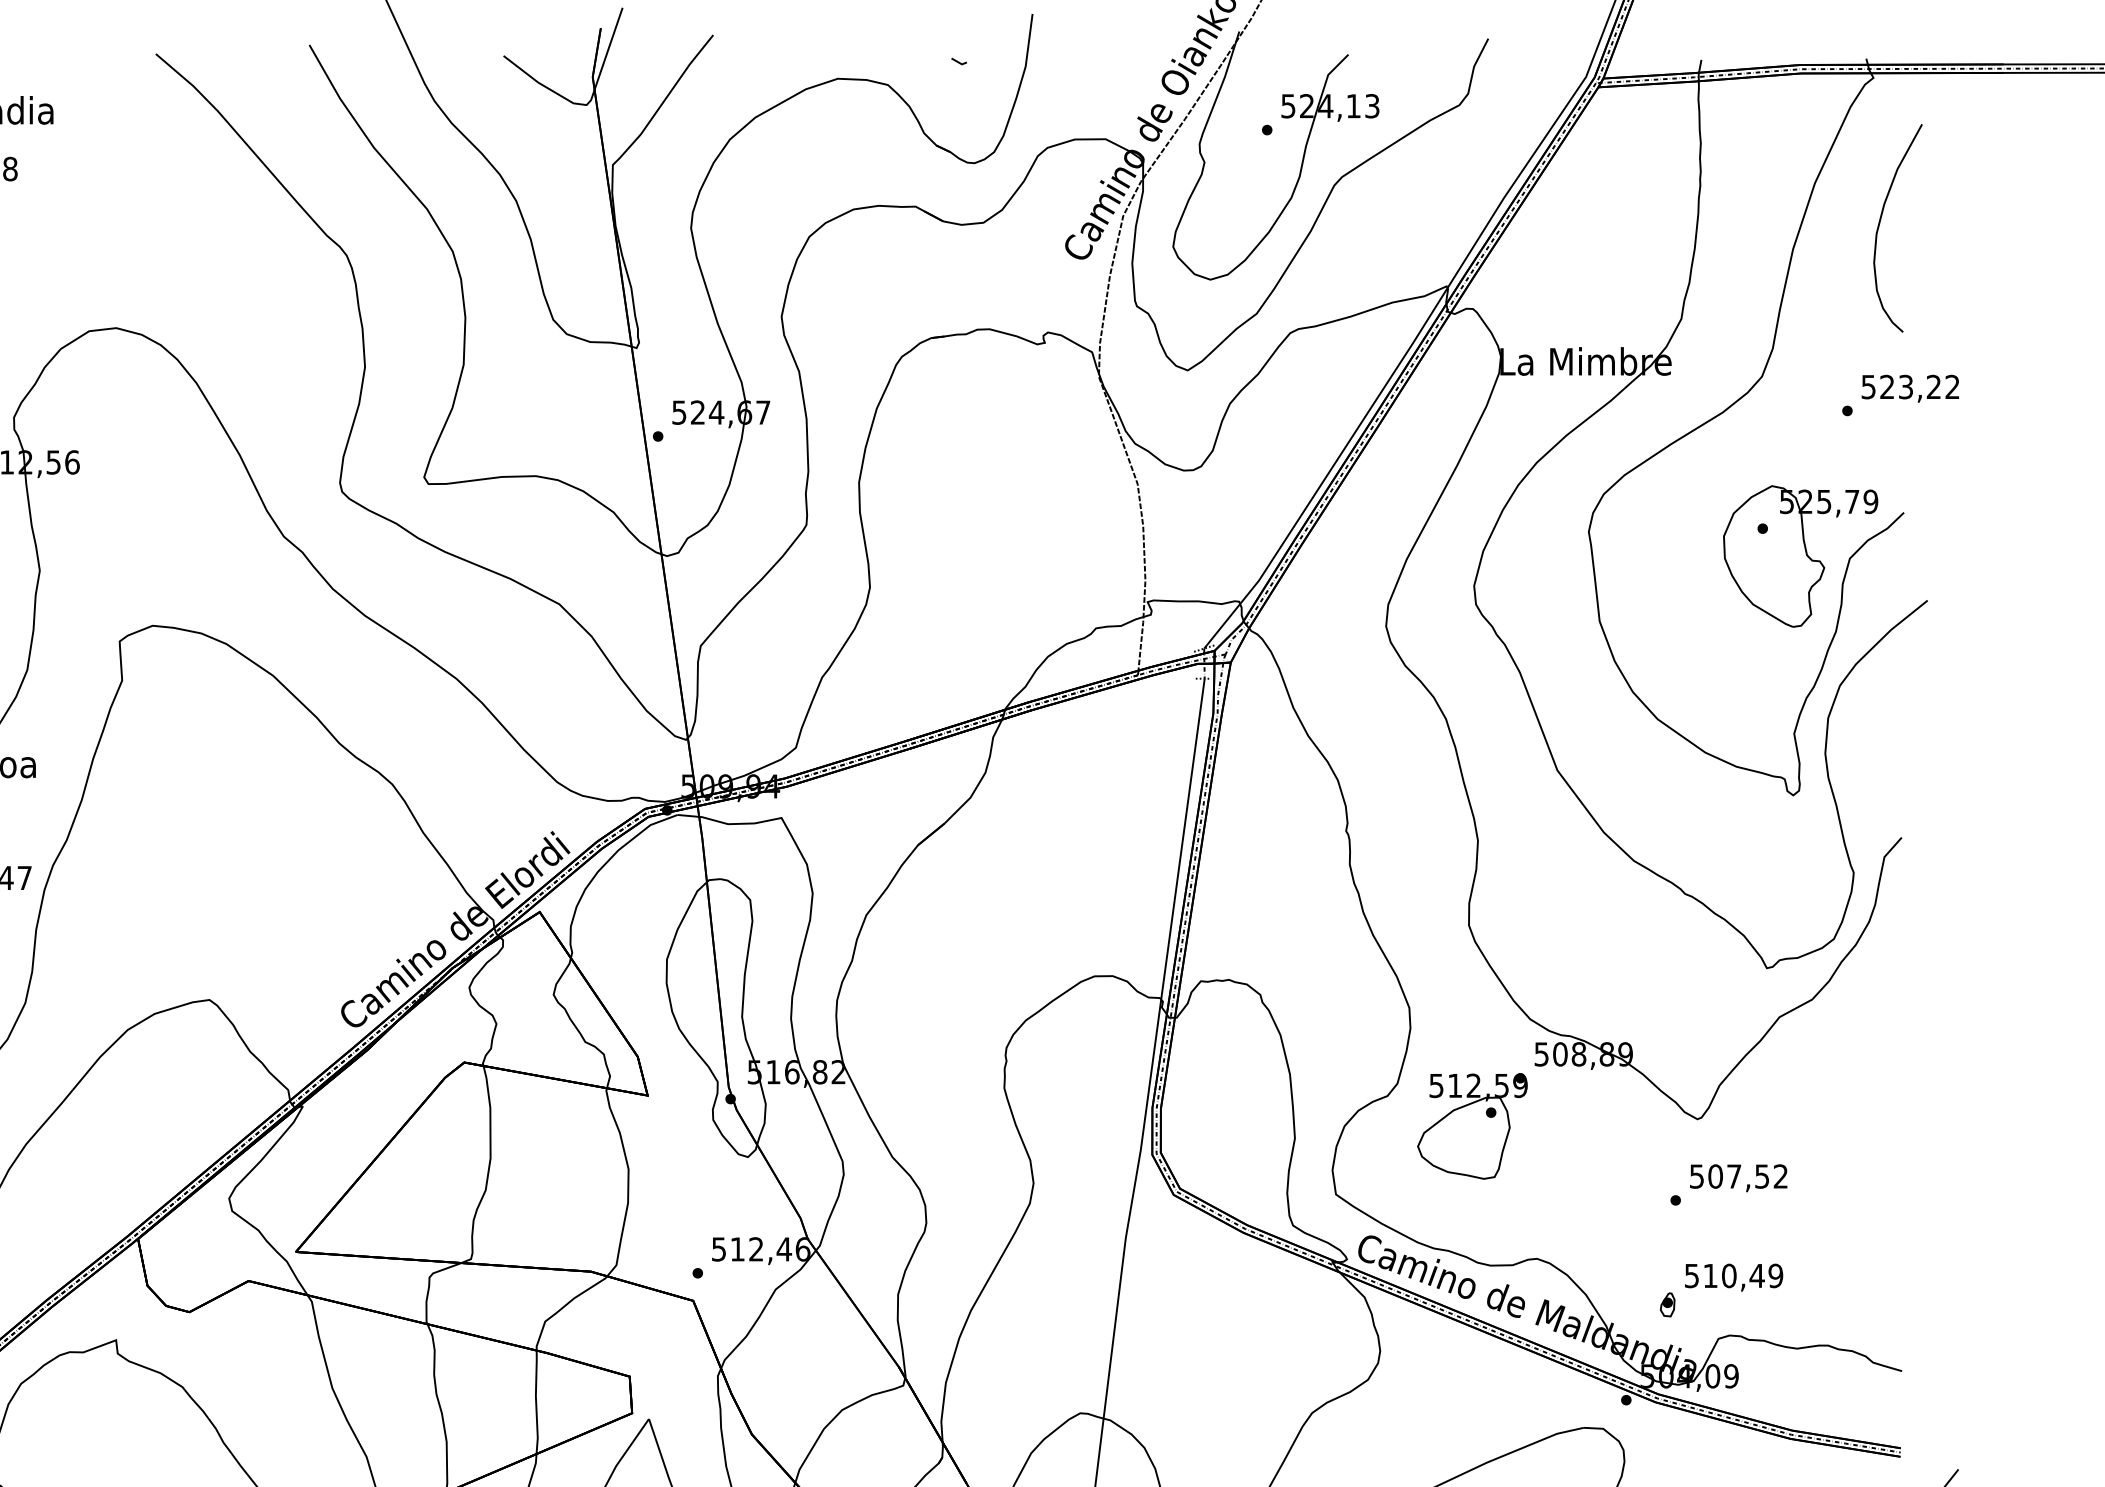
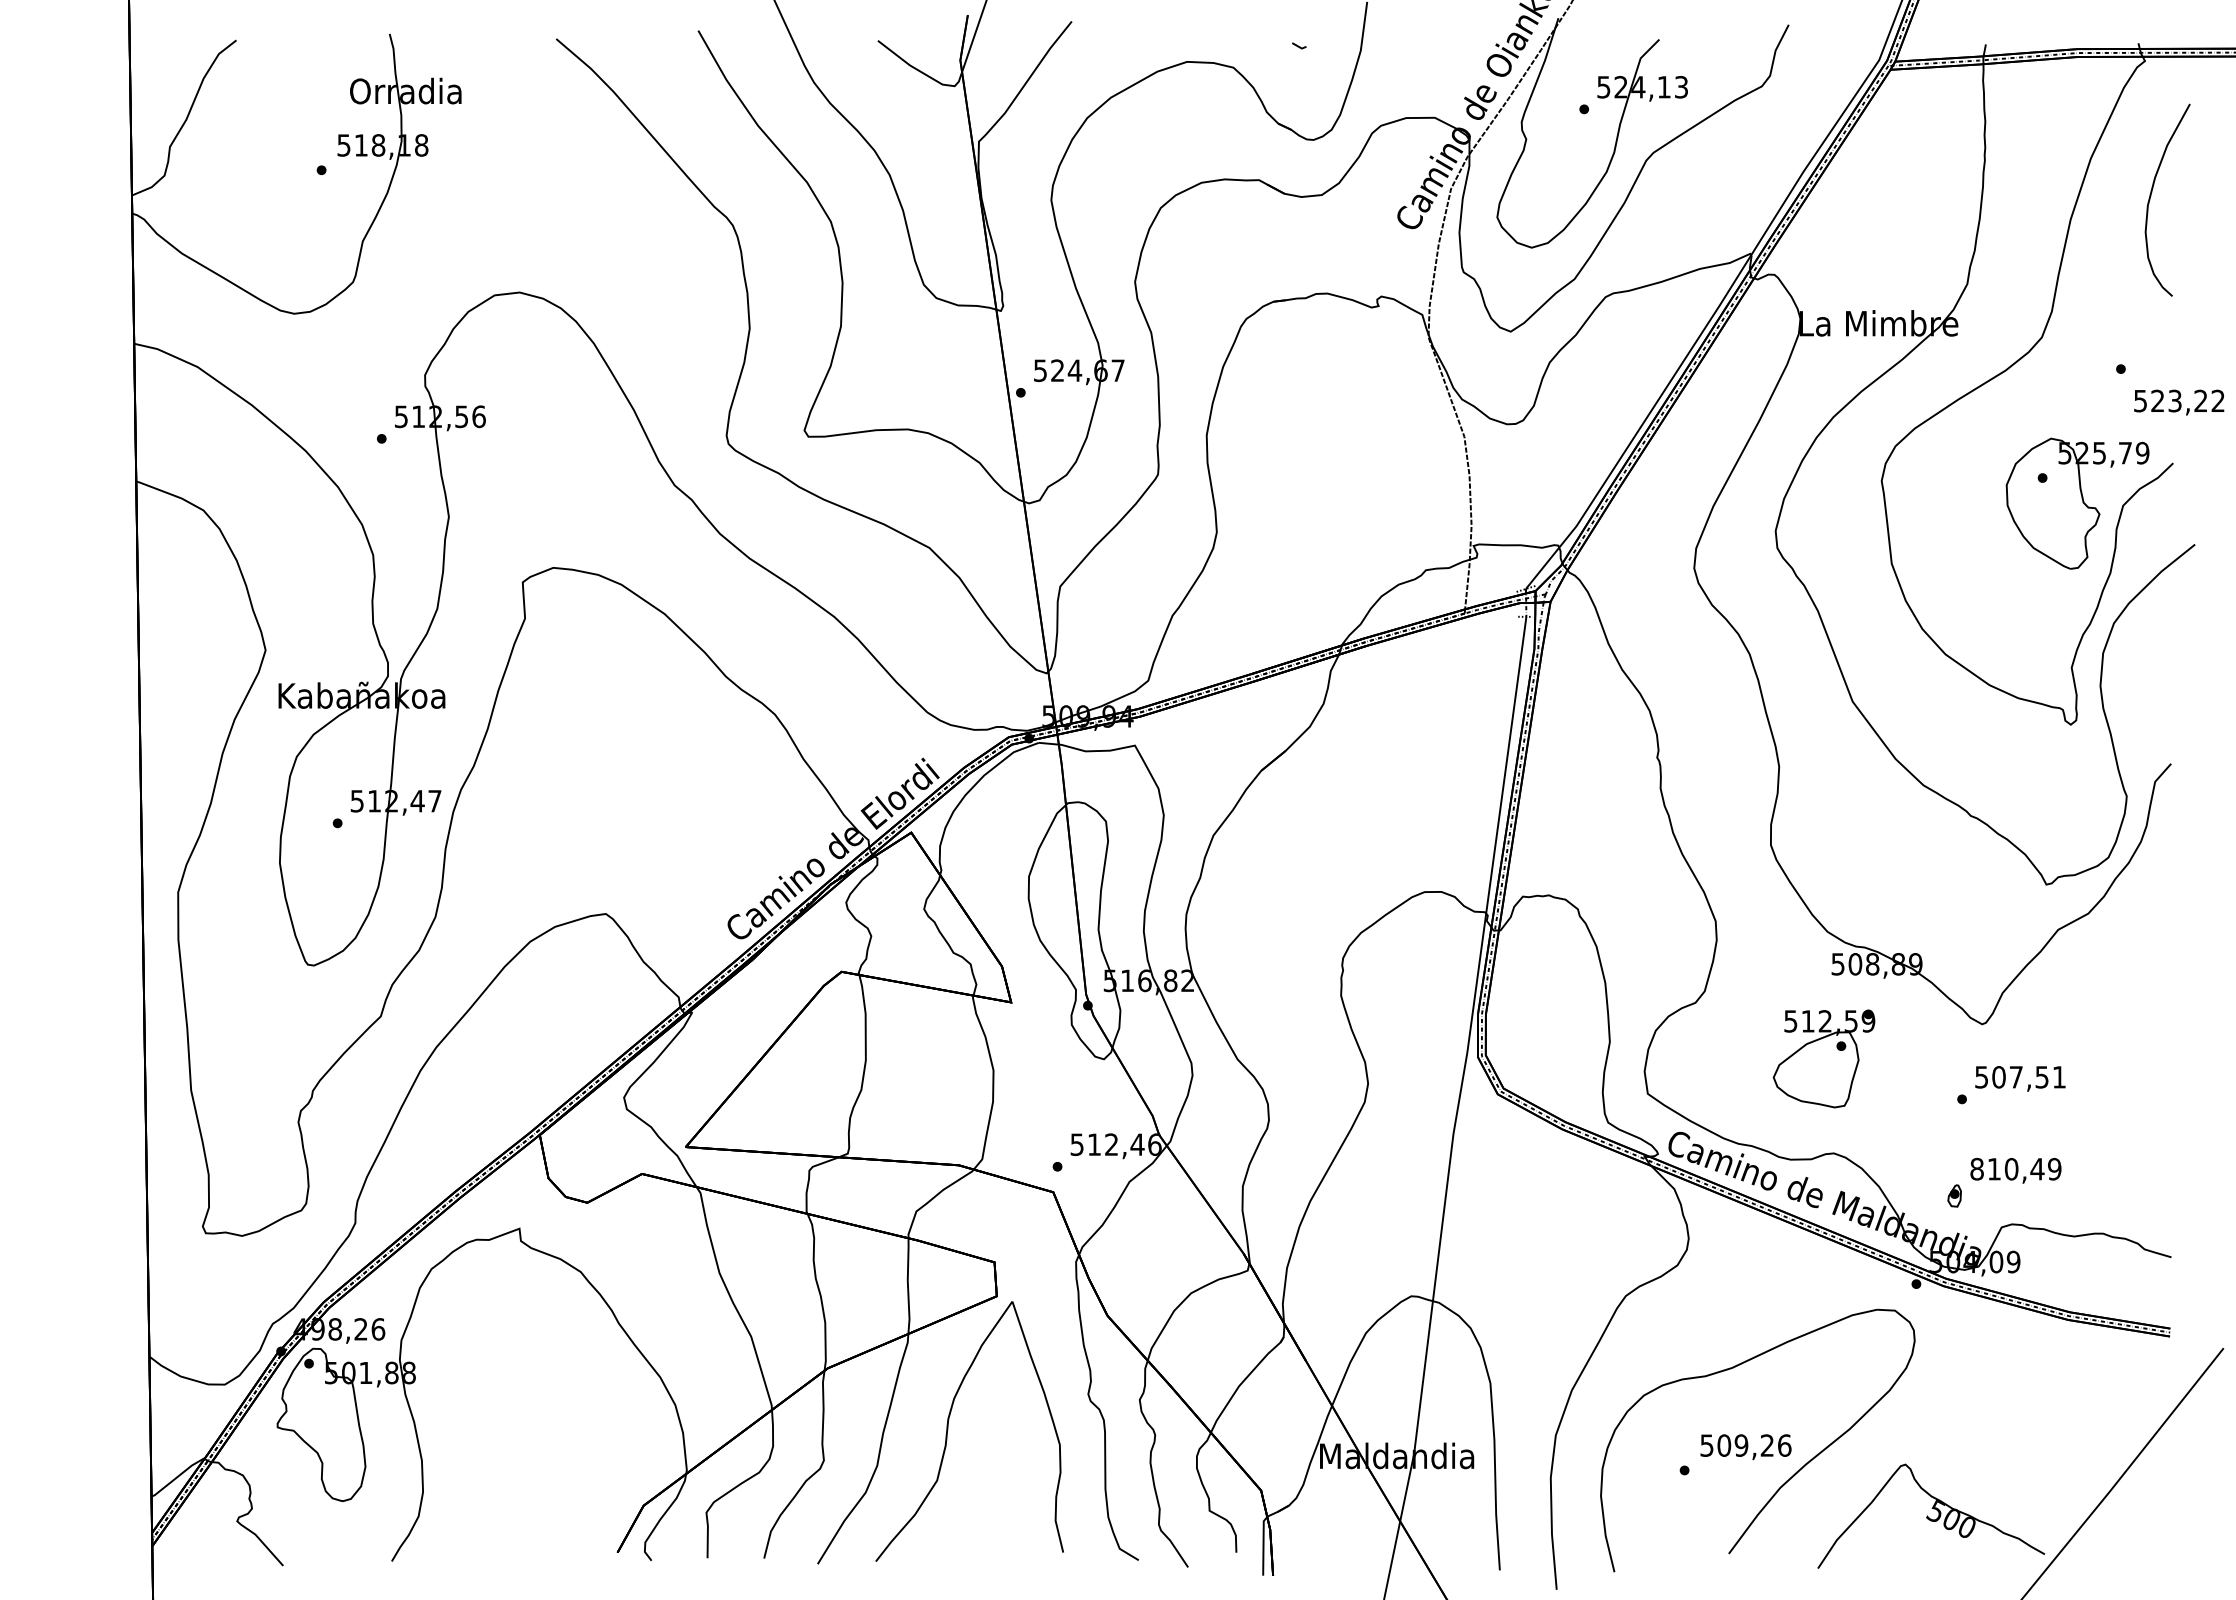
text: (1910, 388) -> (2179, 402), moved
part: (1471, 1125) -> (1823, 1058), moved
text: (1779, 1176) -> (2058, 1077), 507,52 -> 507,51
text: (1691, 1275) -> (1976, 1168), 510,49 -> 810,49

